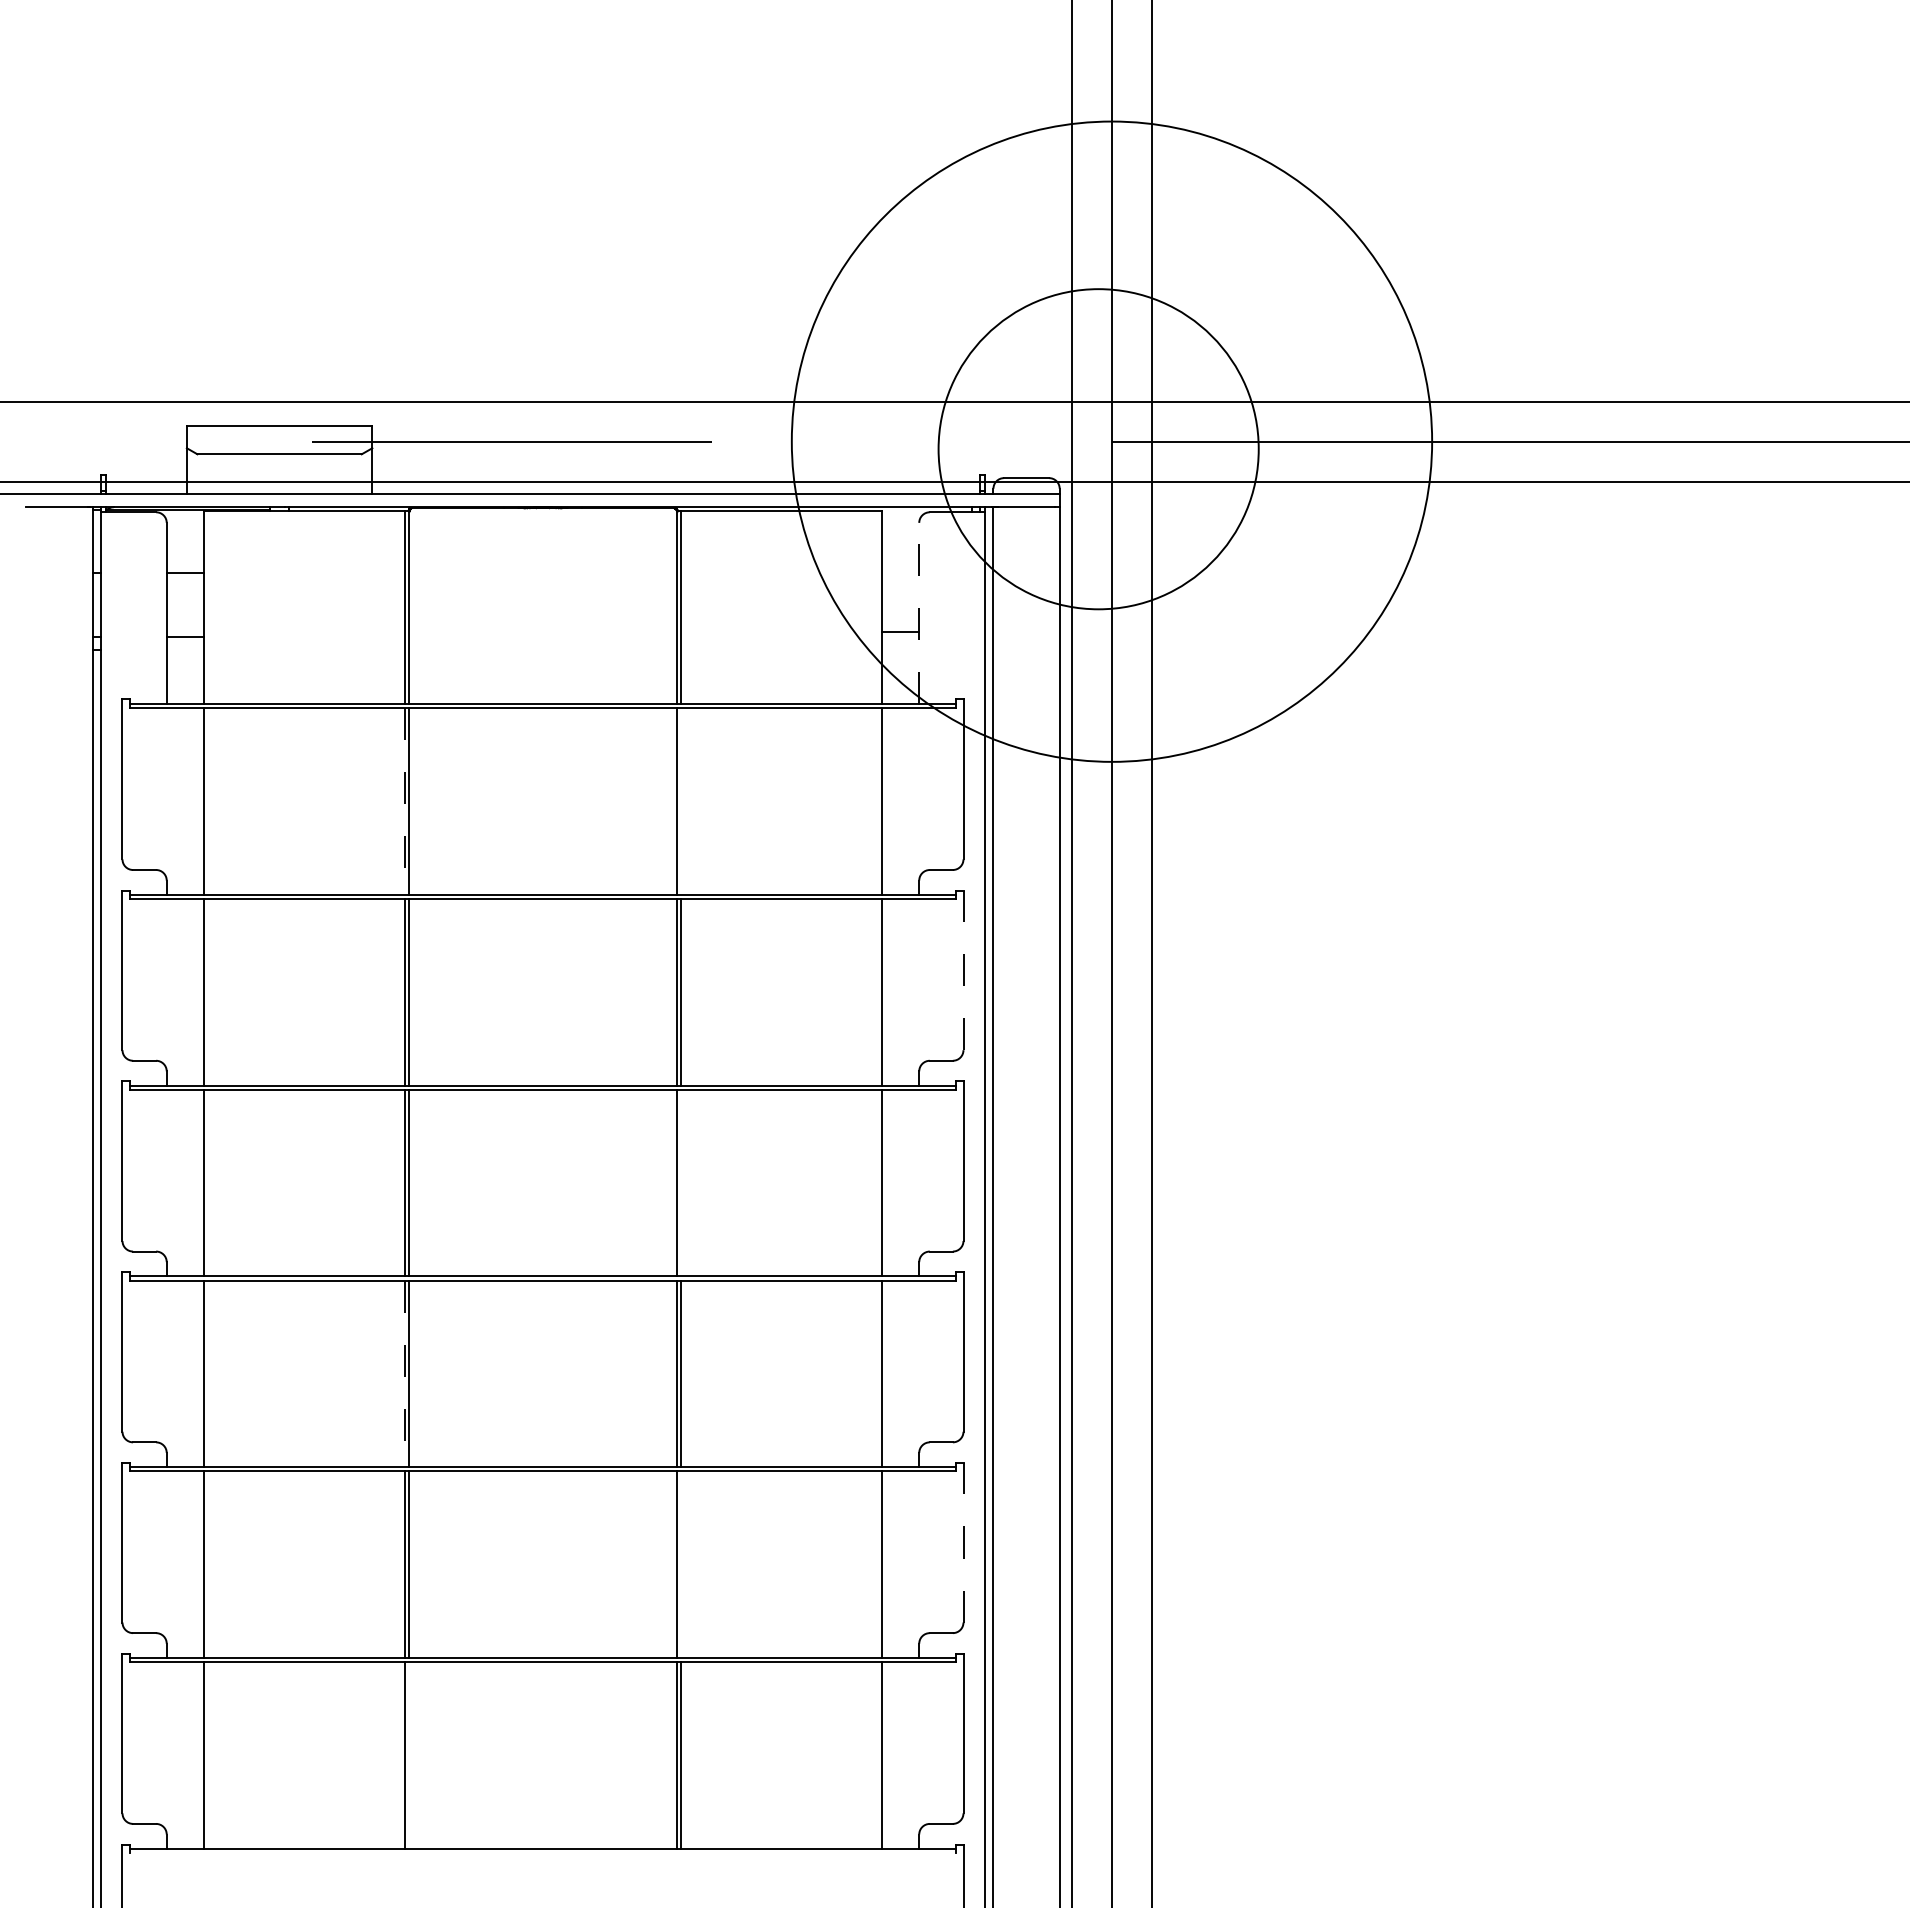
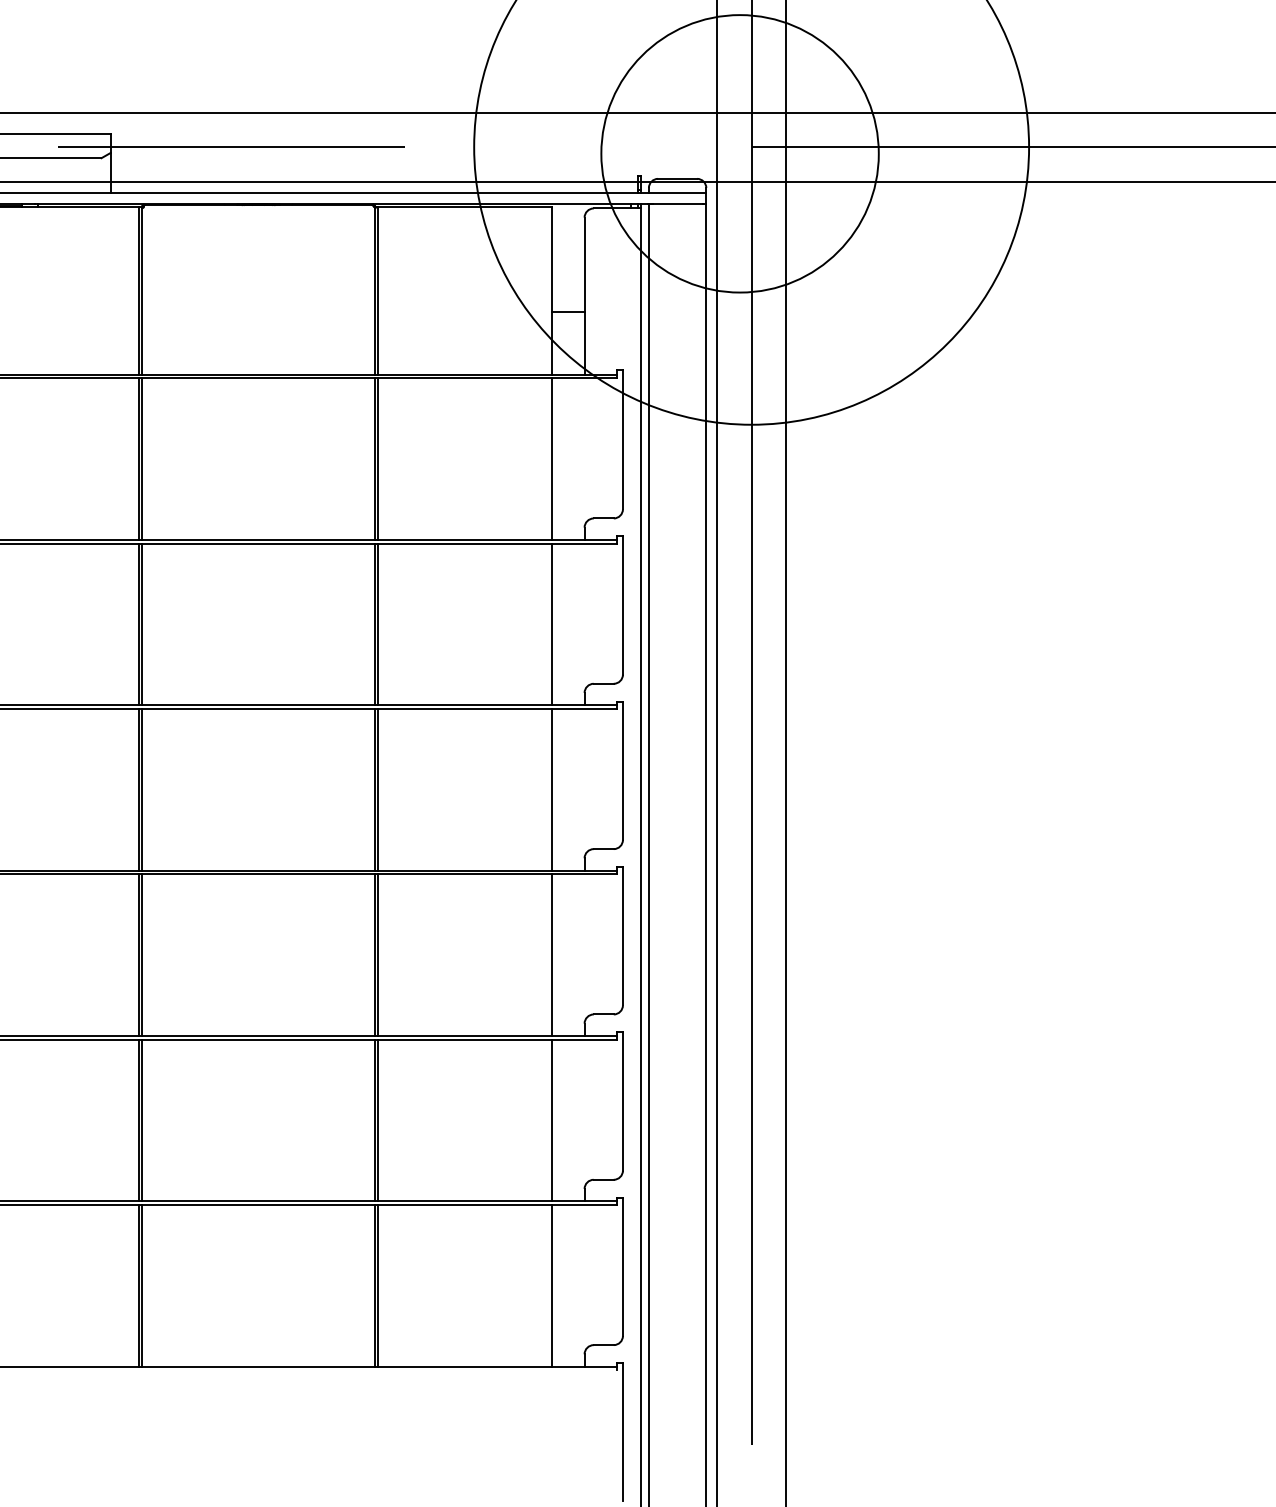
line: (919, 613) -> (584, 296), dashed -> solid
line: (681, 801) -> (378, 459), added
line: (404, 802) -> (138, 459), dashed -> solid
line: (963, 970) -> (622, 605), dashed -> solid
line: (681, 1182) -> (378, 789), added
line: (404, 1374) -> (138, 955), dashed -> solid
line: (963, 1542) -> (622, 1101), dashed -> solid
line: (681, 1564) -> (378, 1120), added
line: (408, 1755) -> (141, 1285), added

